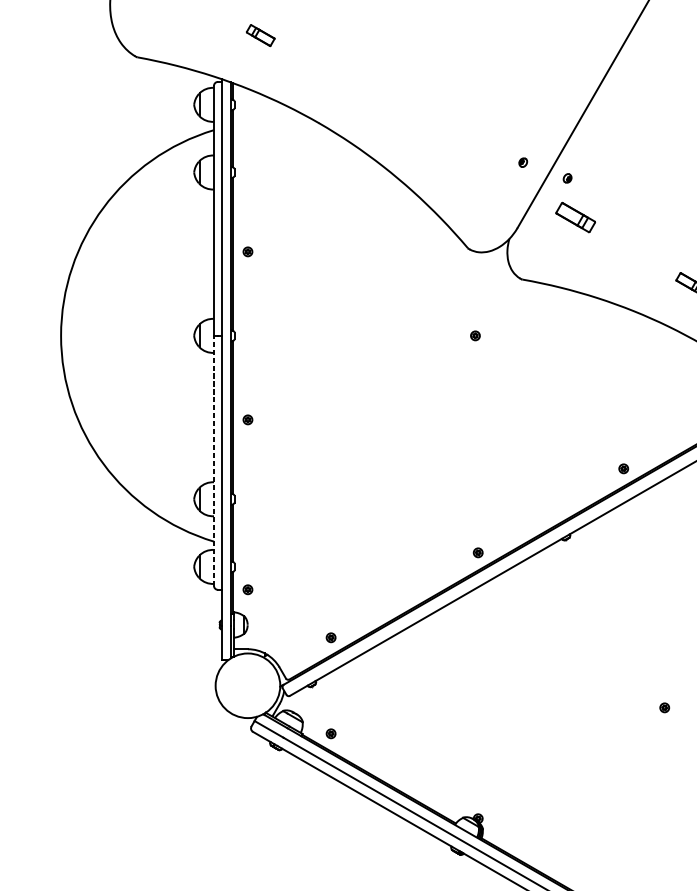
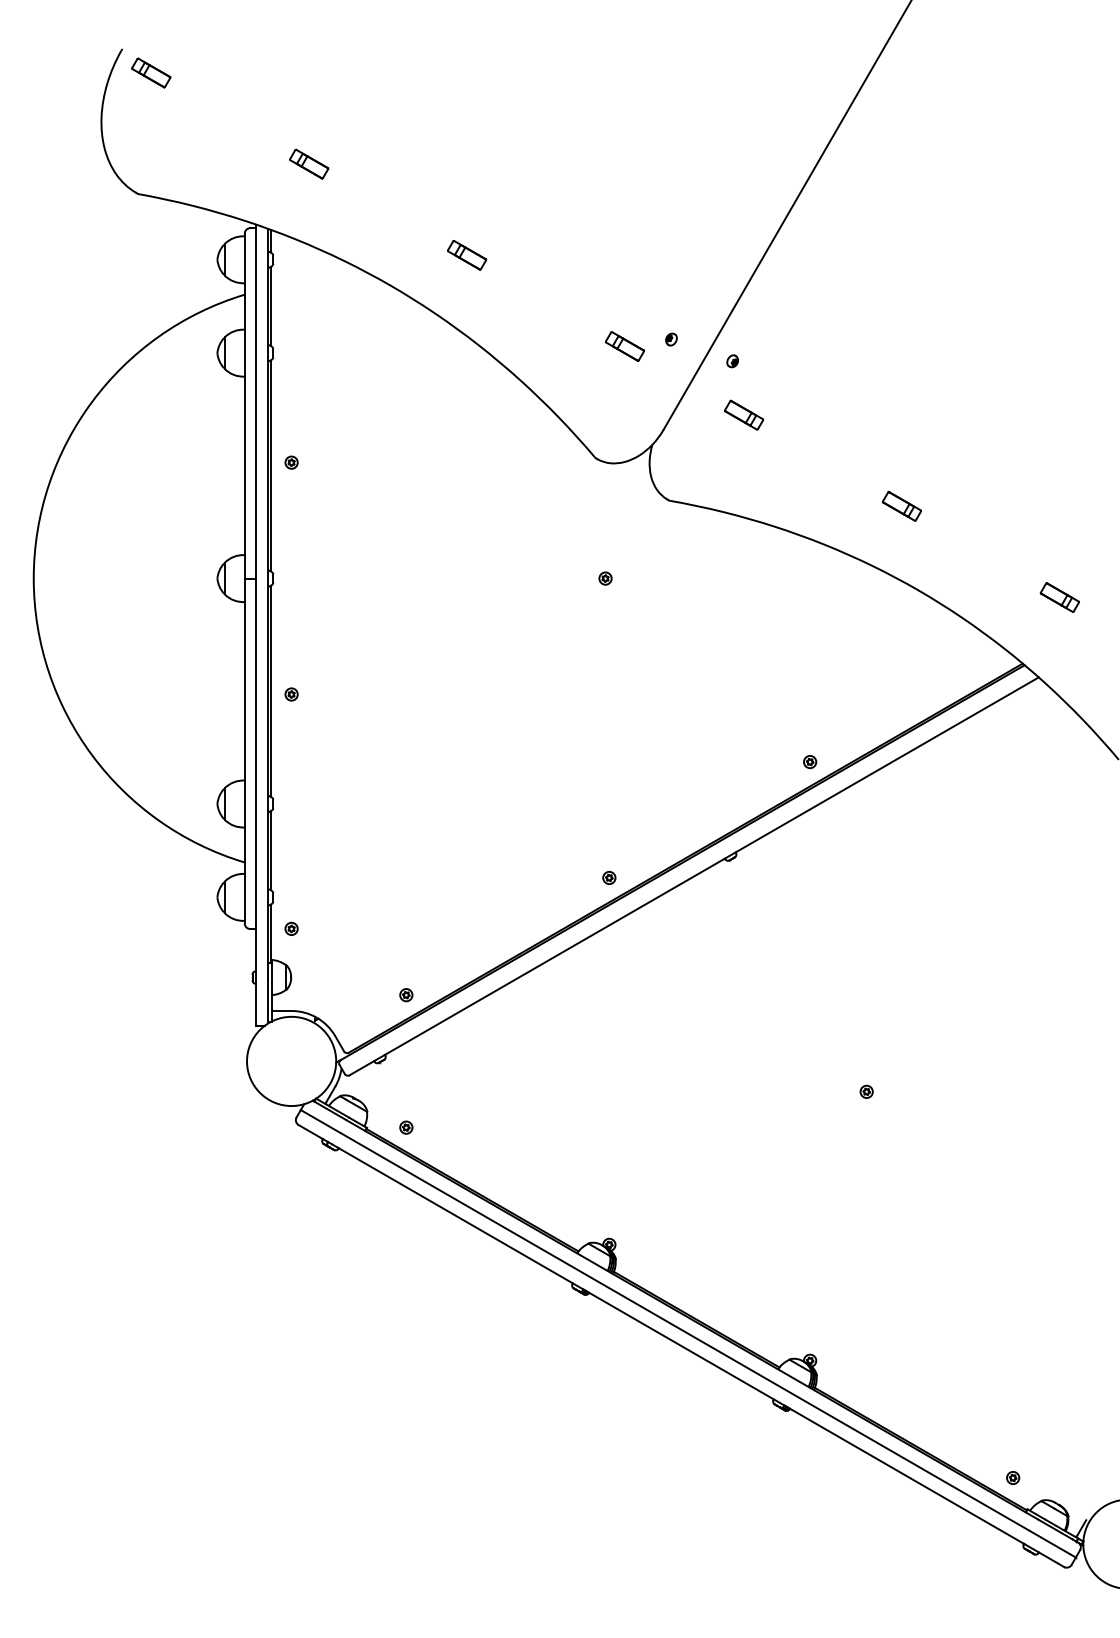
part: (375, 101) -> (467, 255), added
part: (489, 167) -> (624, 346), added
part: (576, 216) -> (744, 414), size x0.71
line: (213, 460) -> (244, 750), dashed -> solid

